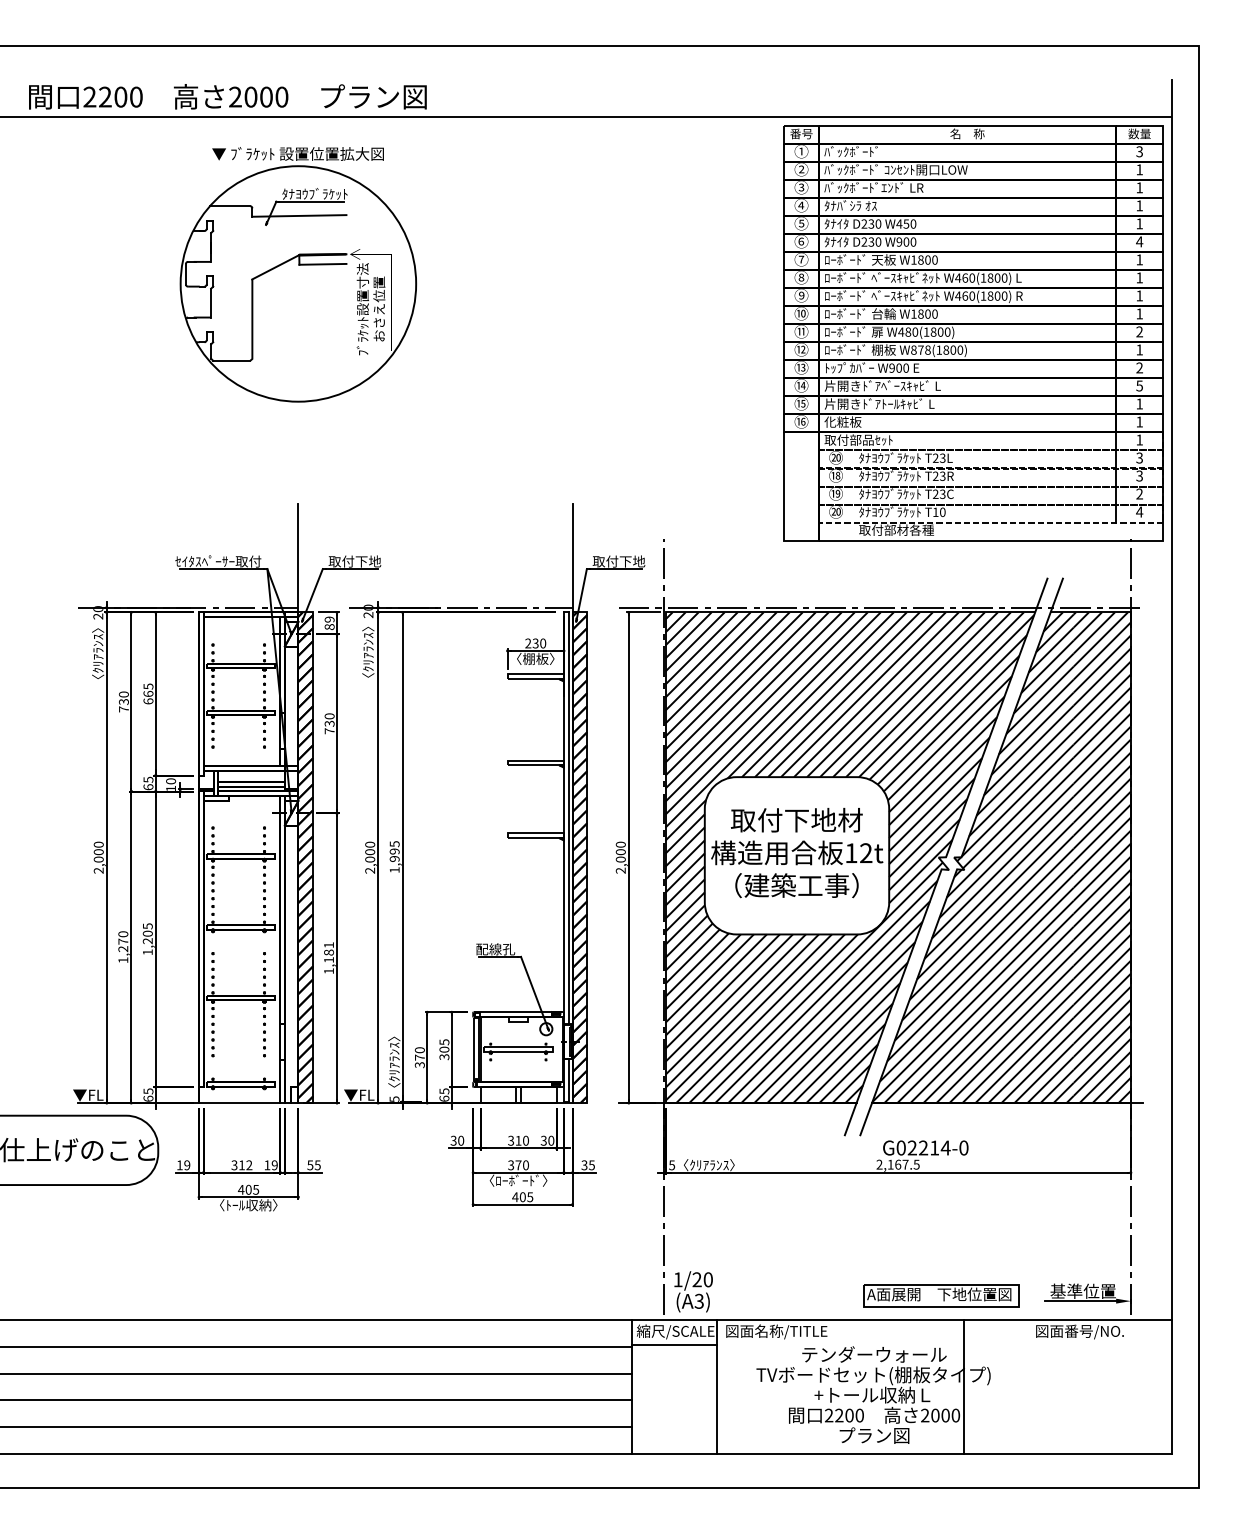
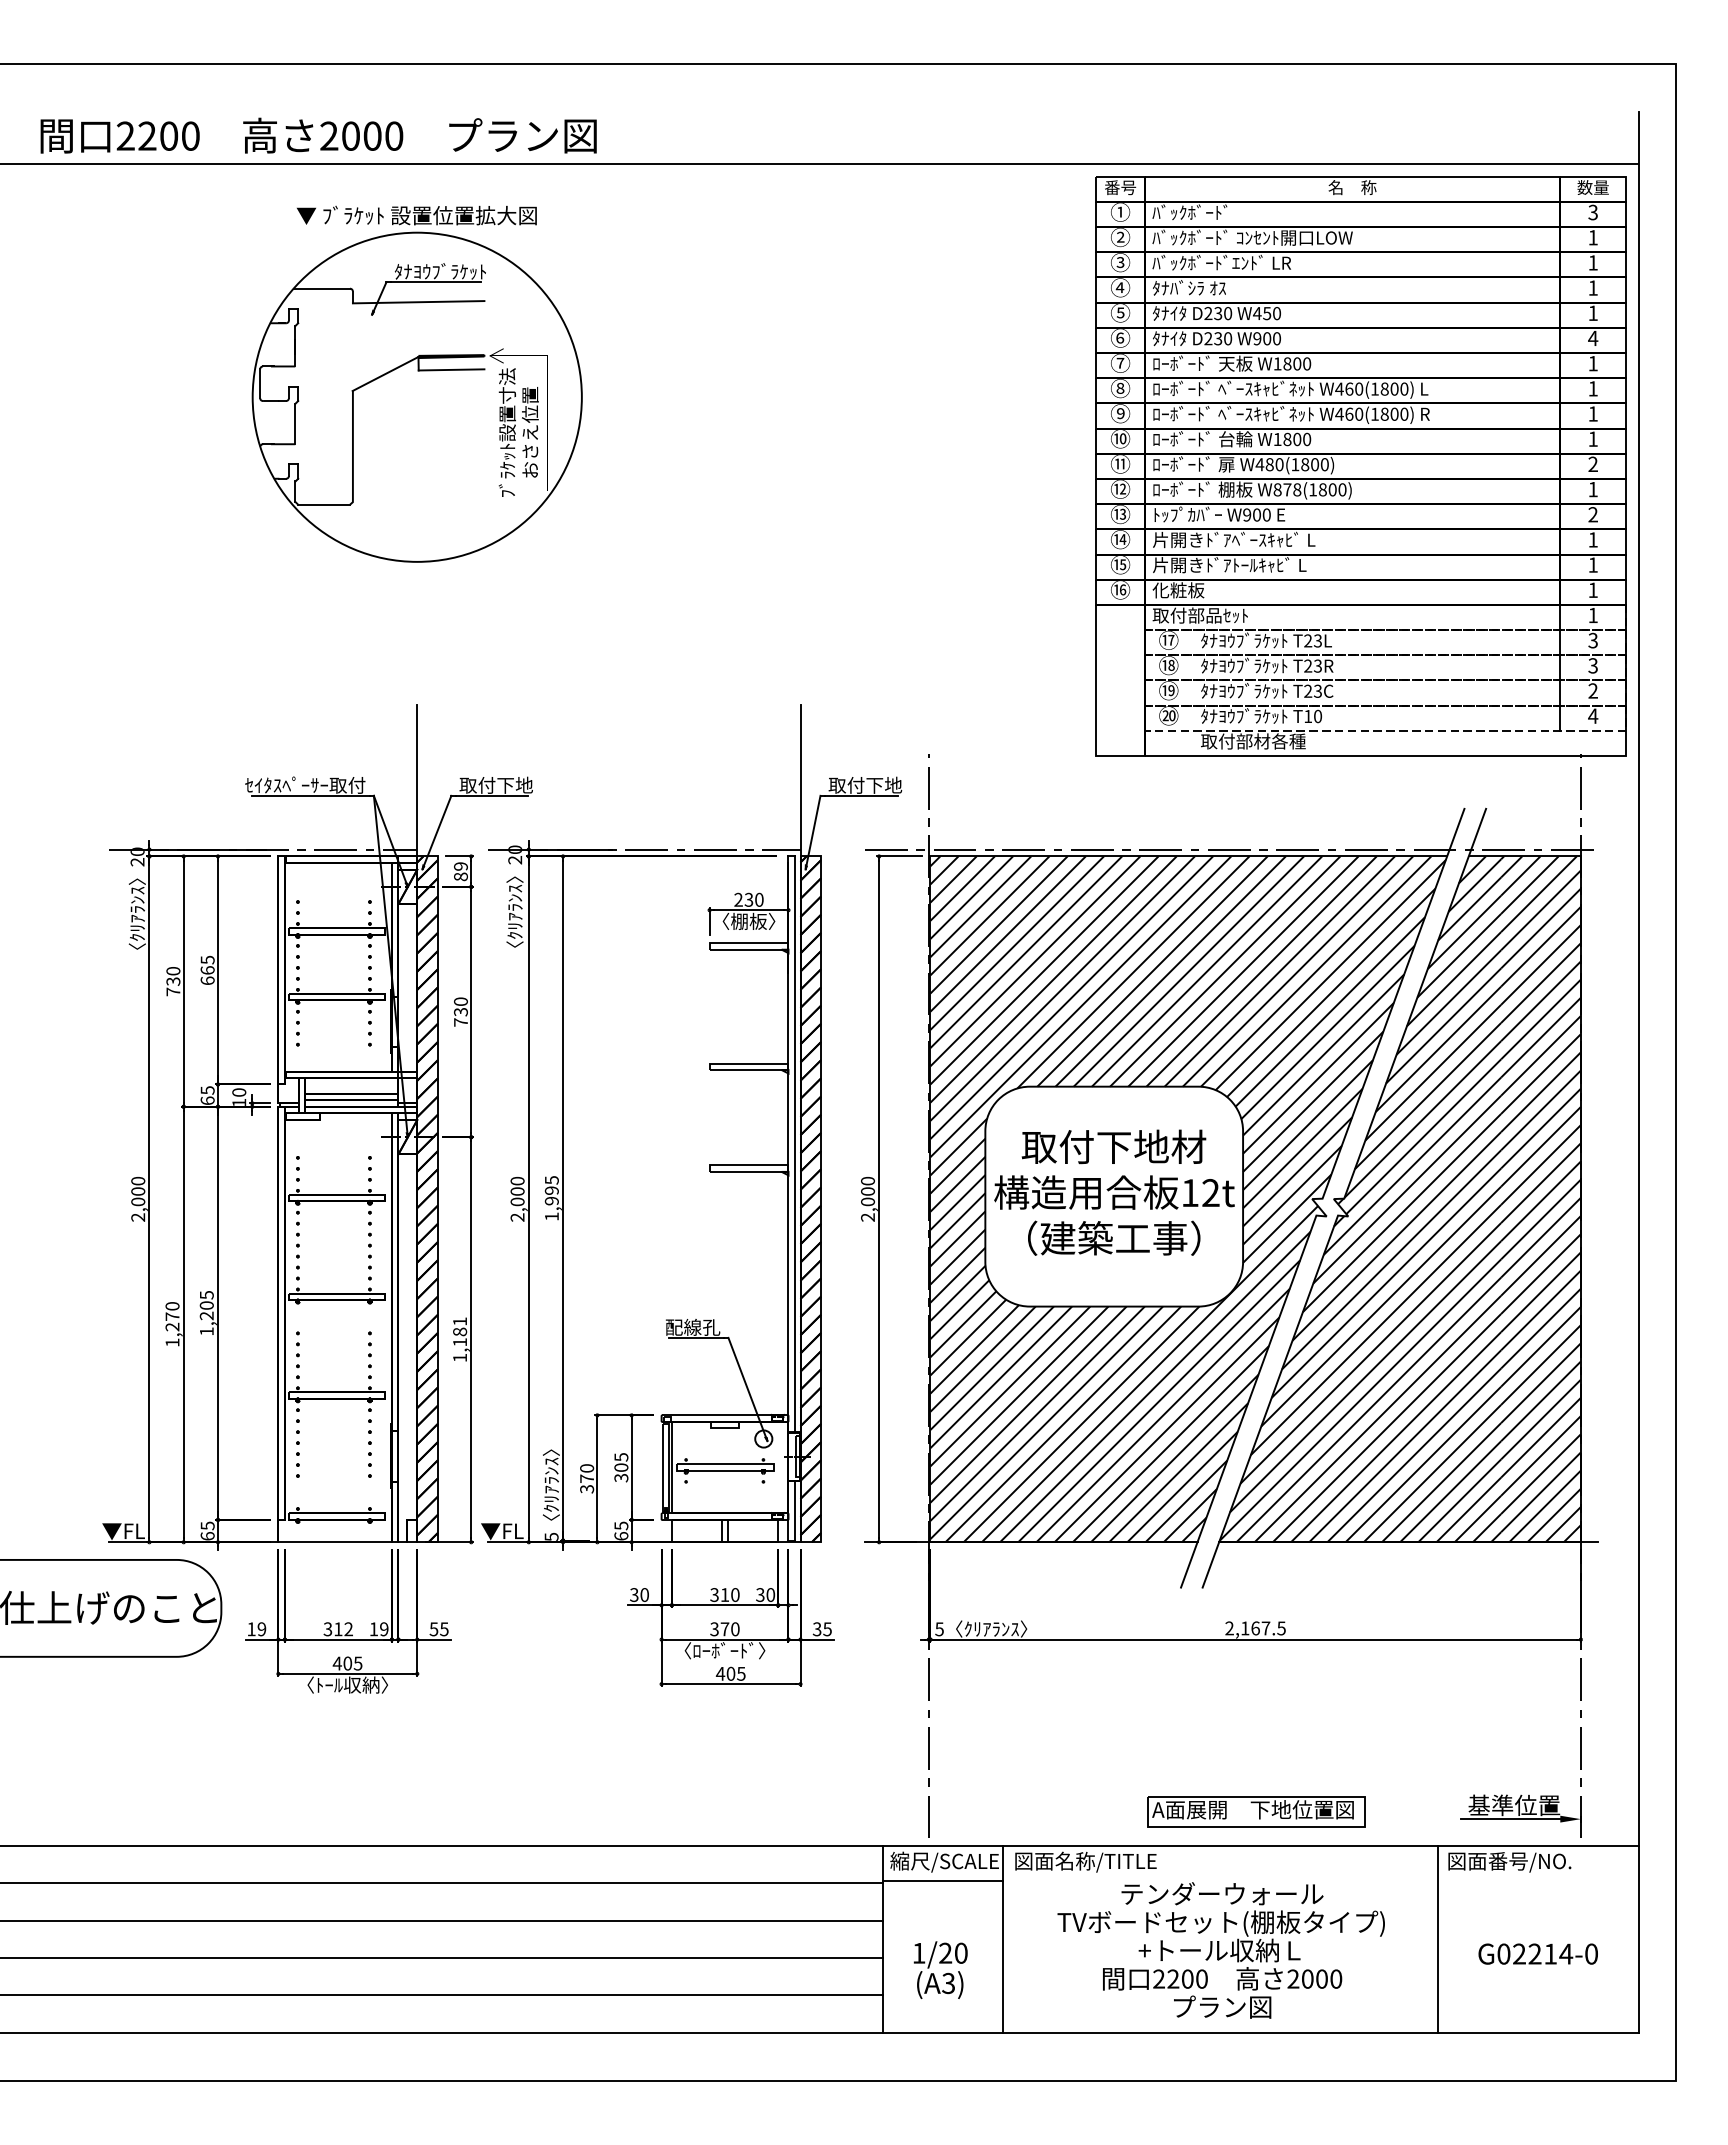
text: (1139, 385) -> (1592, 539), 5 -> 1
text: (835, 457) -> (1168, 639), ⑳ -> ⑰
text: (925, 1147) -> (1537, 1953), moved
text: (693, 1292) -> (940, 1970), moved
part: (941, 1295) -> (1256, 1811), moved
line: (963, 1386) -> (1437, 1938), moved

